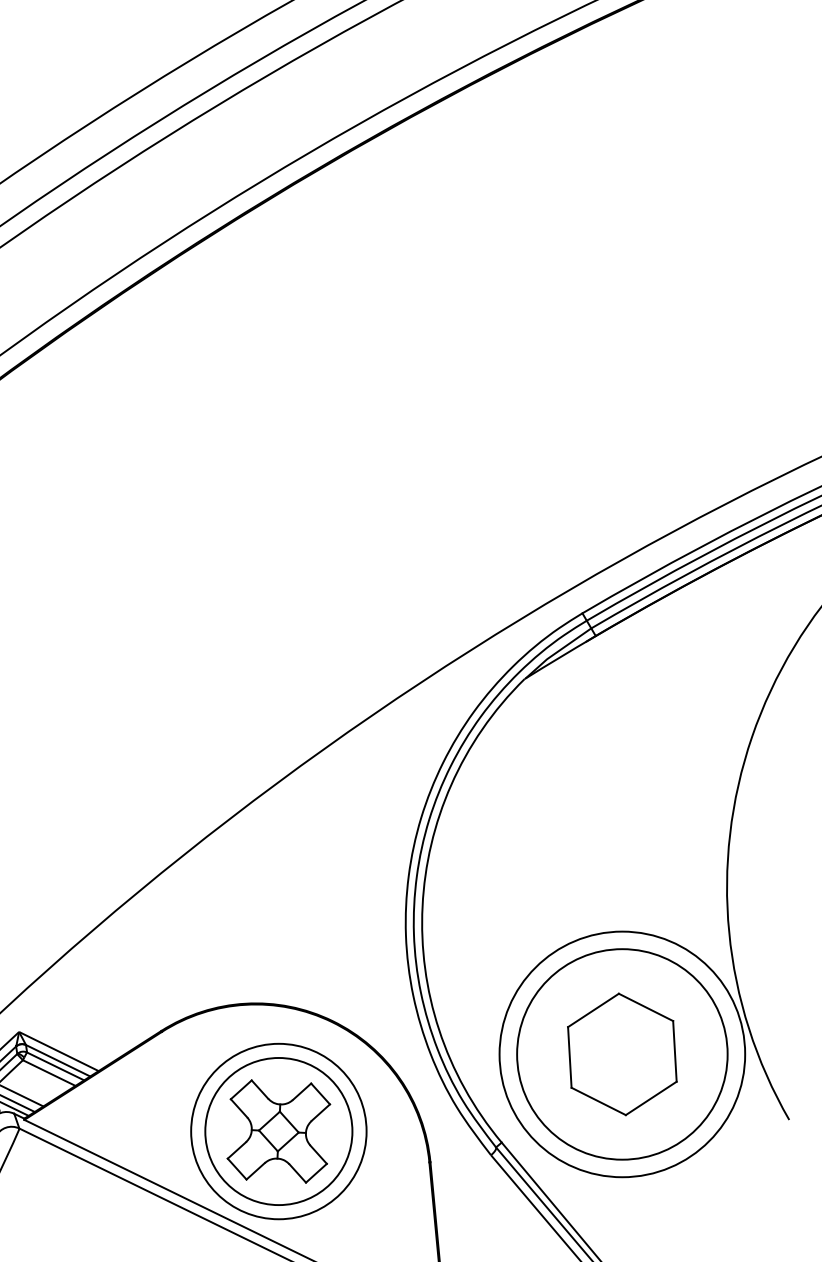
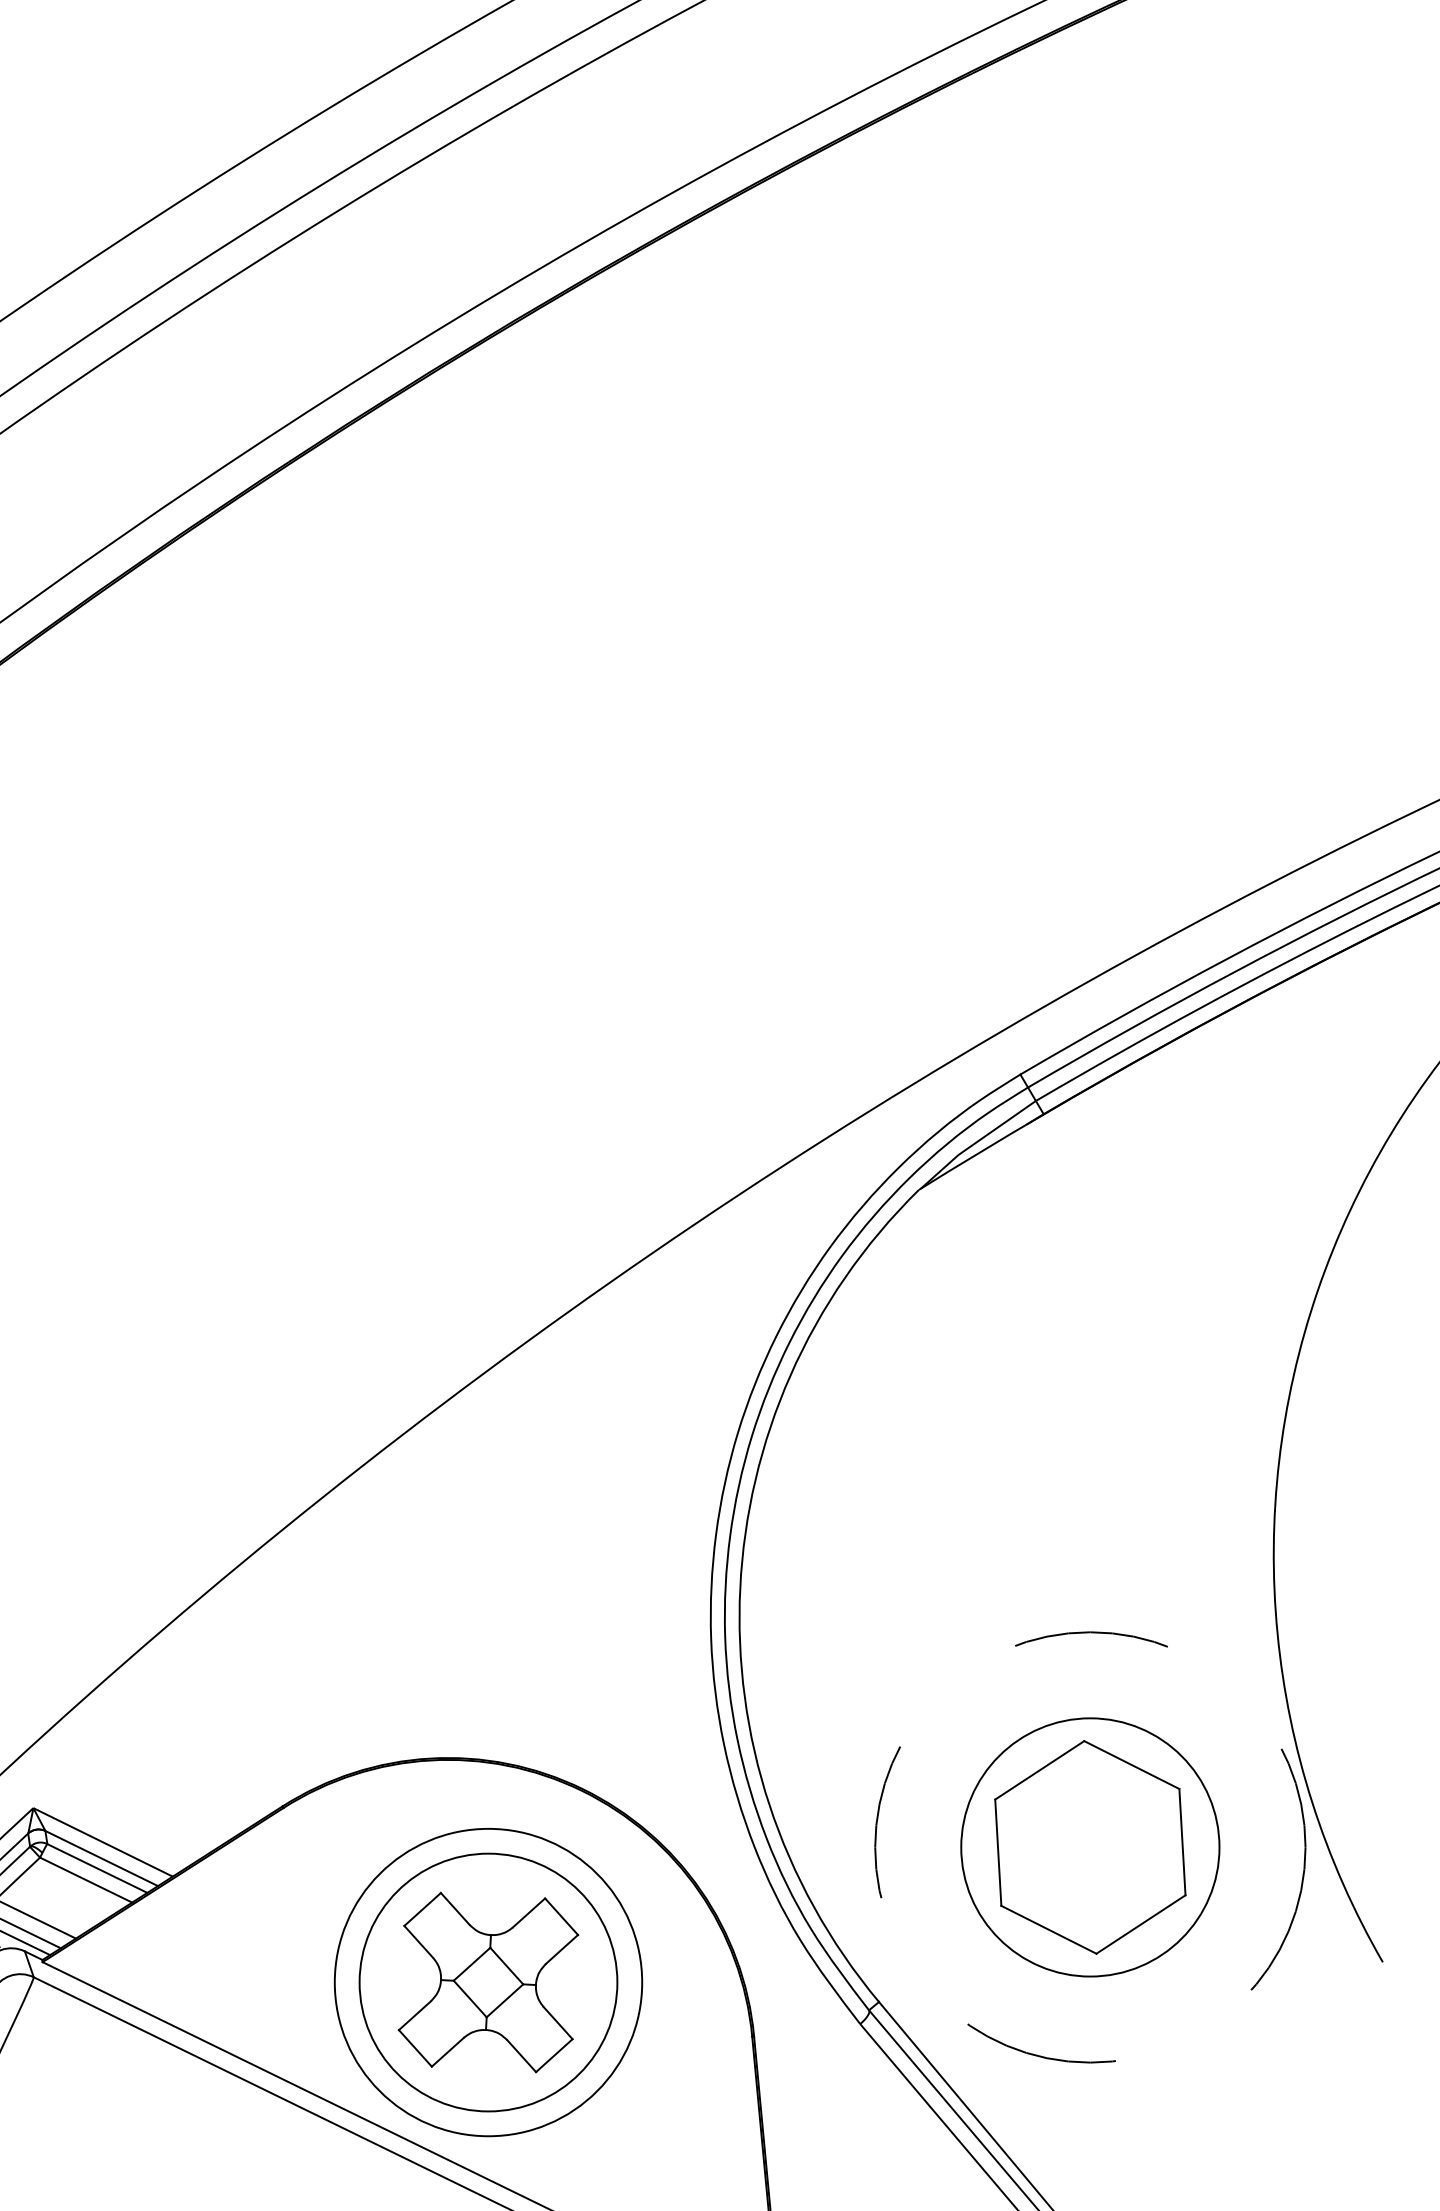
circle: (622, 1054) -> (1090, 1847), size x0.7
circle: (622, 1054) -> (1090, 1847), solid -> dashed

